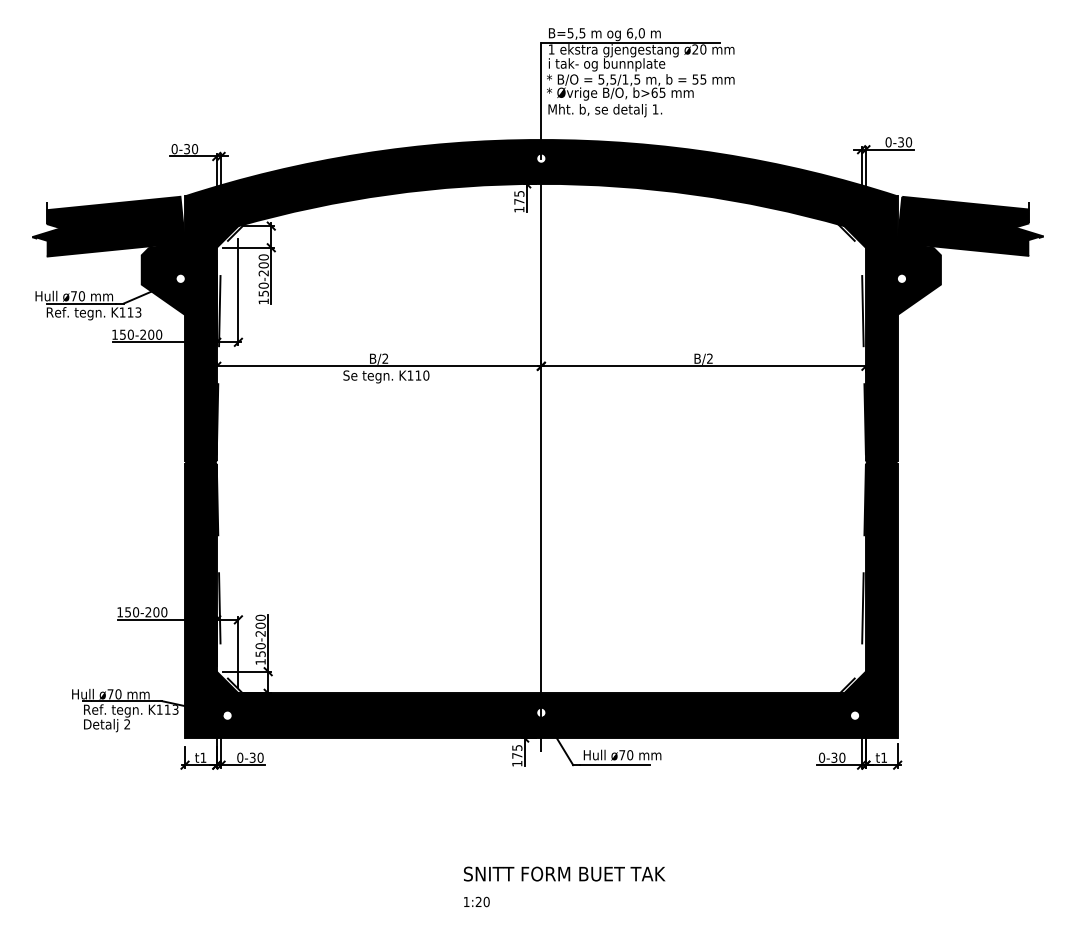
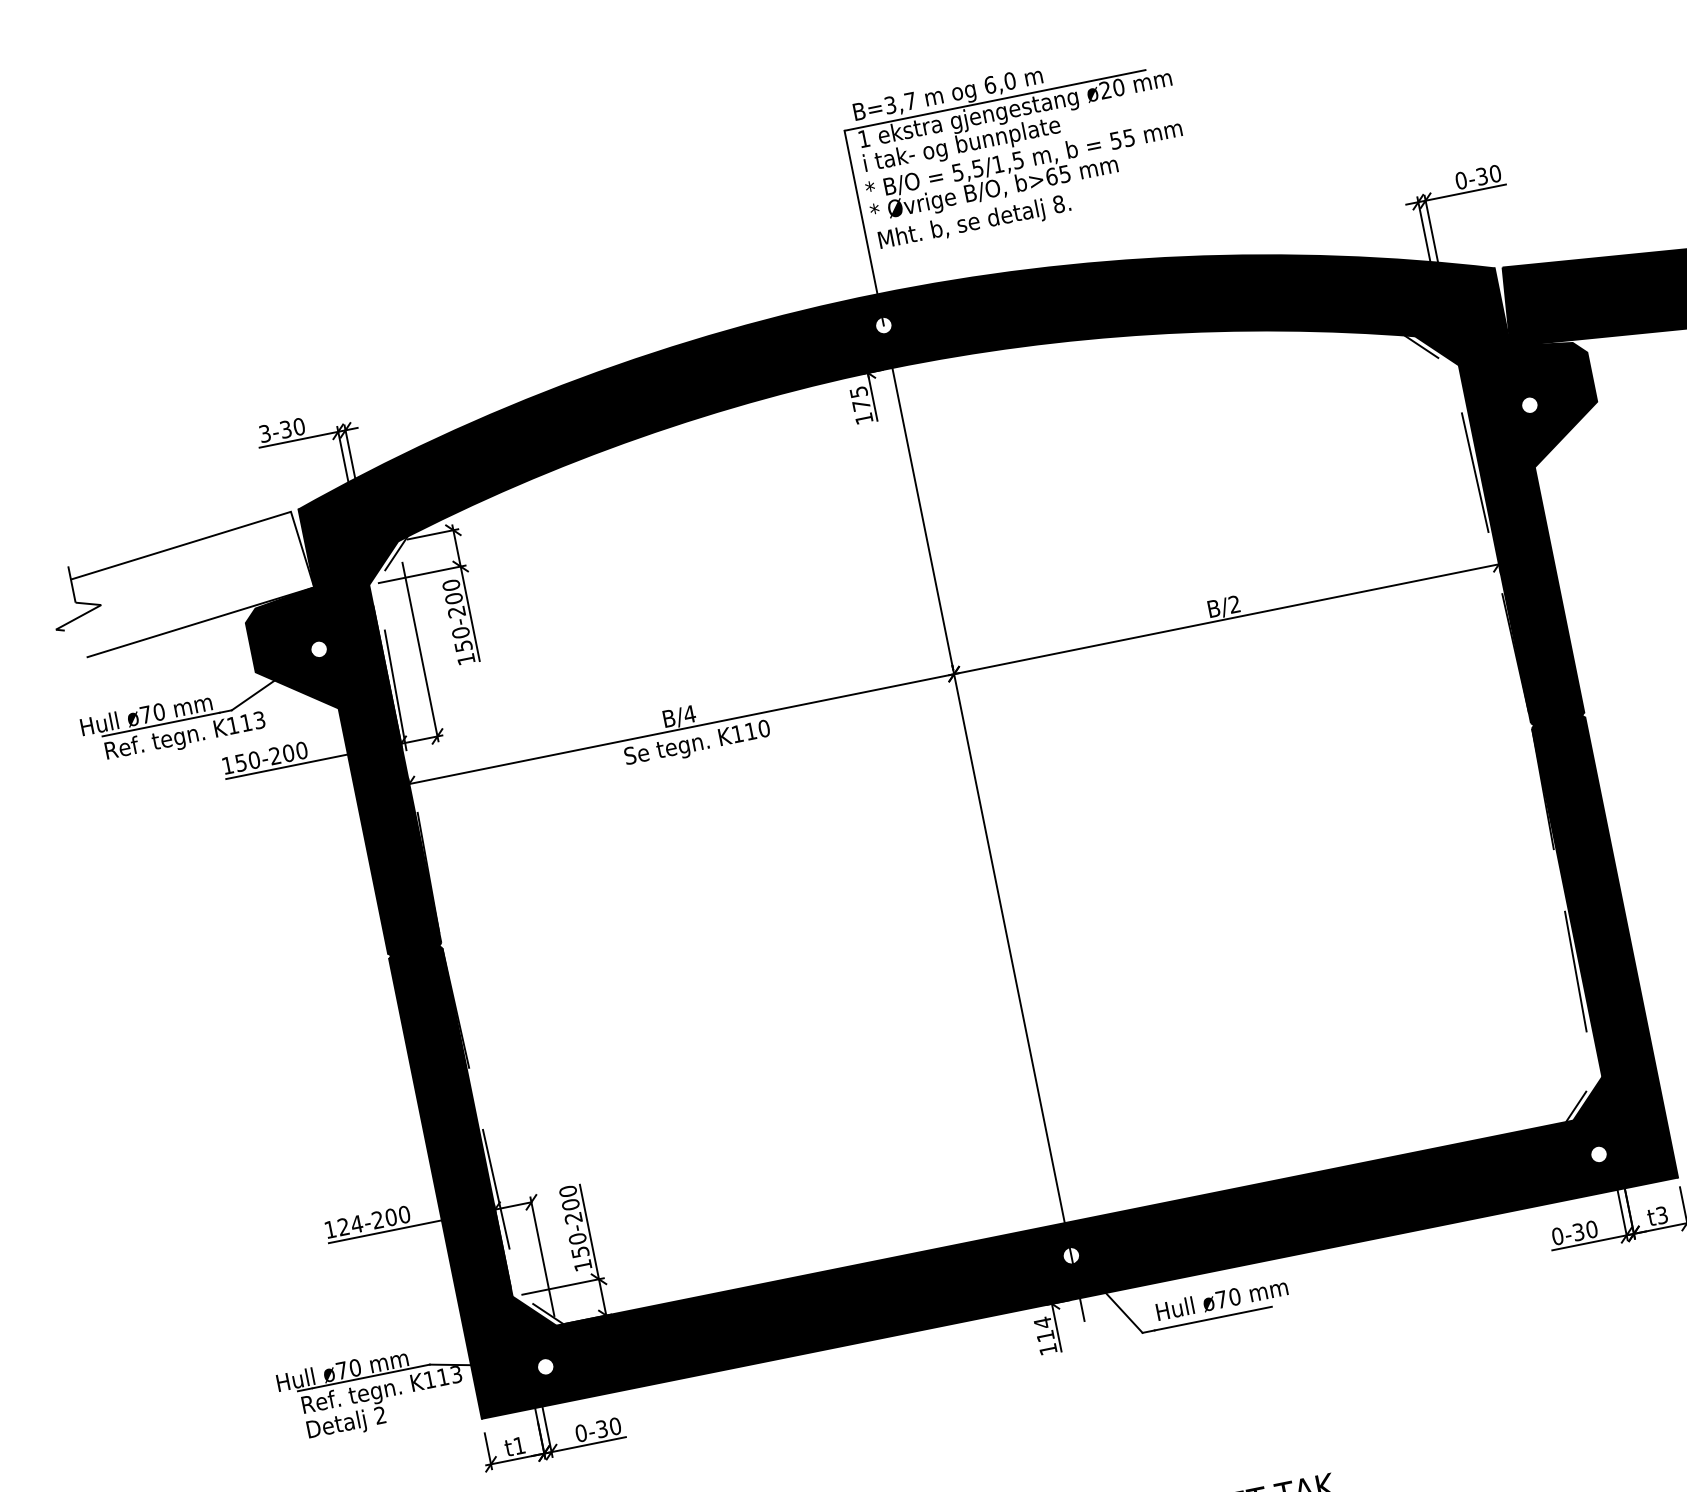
text: (576, 33) -> (900, 103), B=5,5 -> B=3,7
text: (655, 109) -> (1058, 204), 1. -> 8.
text: (174, 149) -> (264, 434), 0-30 -> 3-30
fill: (108, 226) -> (180, 585), removed
text: (385, 358) -> (689, 713), B/2 -> B/4
text: (132, 612) -> (351, 1225), 150-200 -> 124-200
text: (517, 751) -> (1044, 1328), 175 -> 114
text: (884, 757) -> (1662, 1214), t1 -> t3

